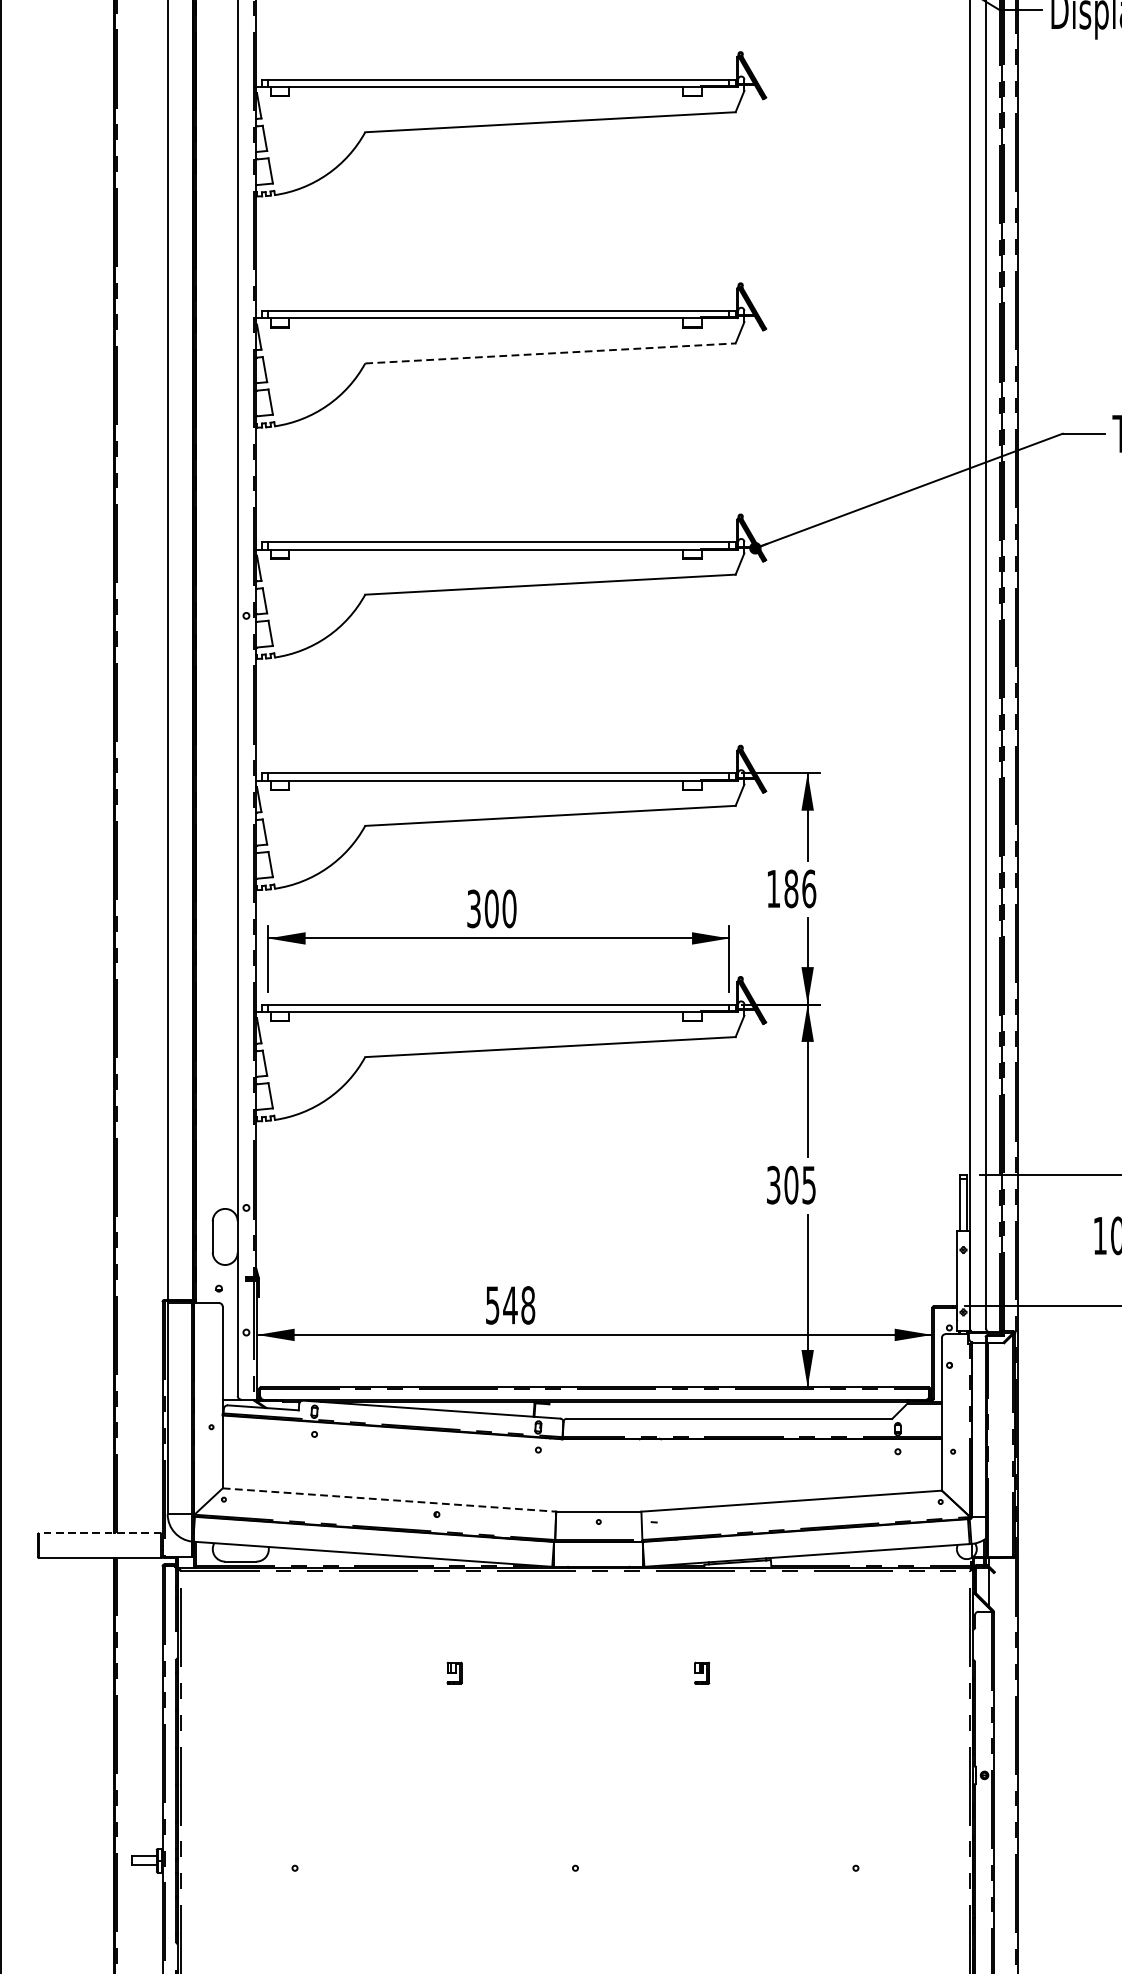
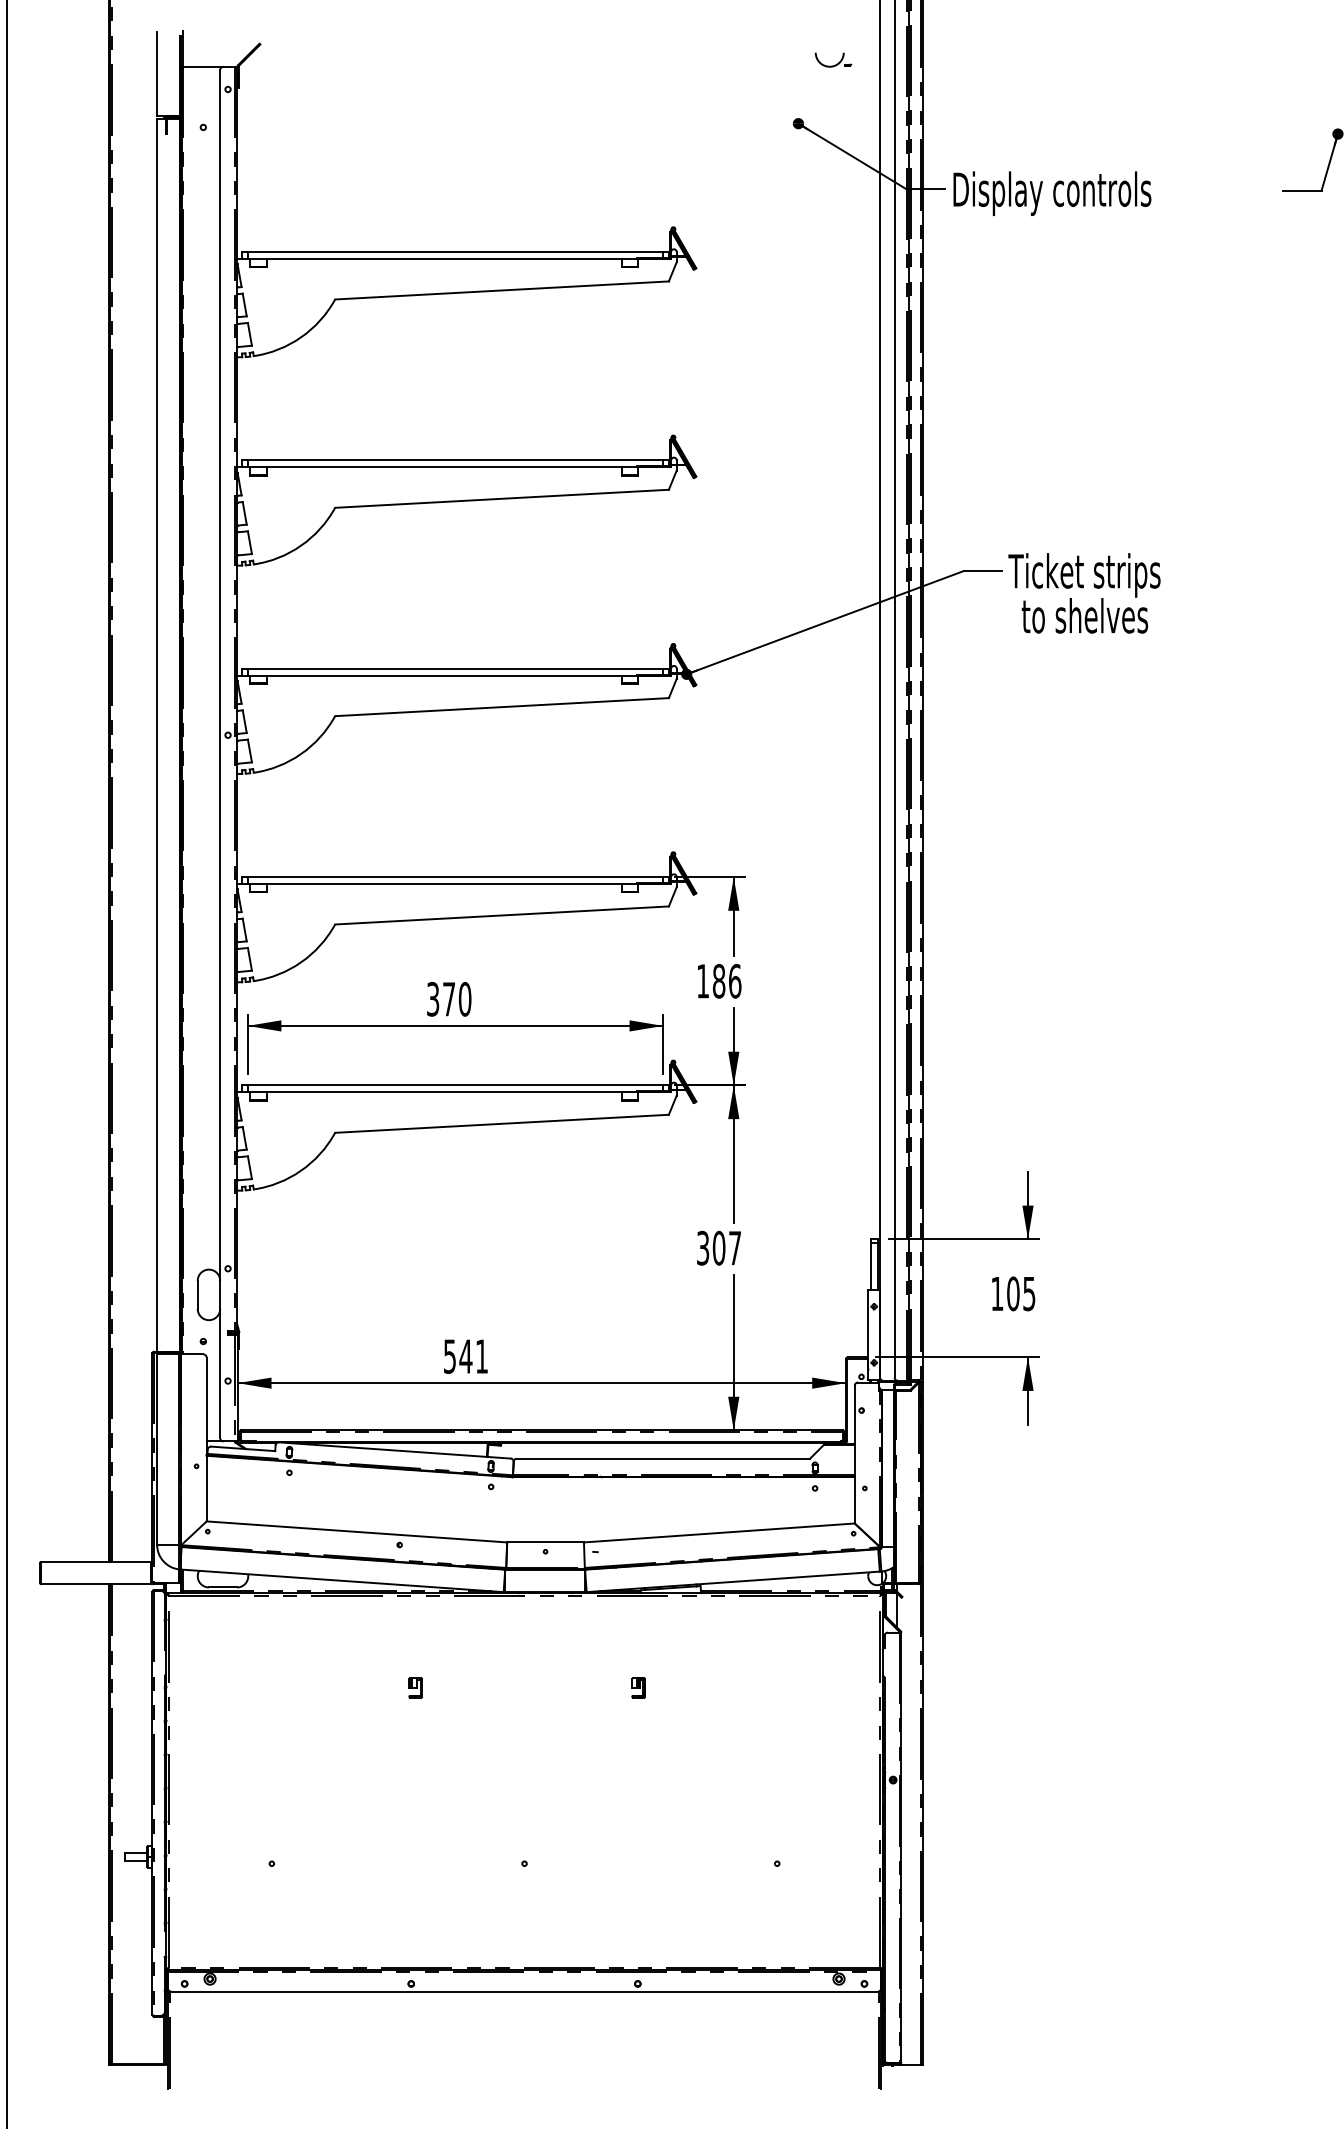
line: (551, 353) -> (502, 498), dashed -> solid
text: (491, 909) -> (448, 999), 300 -> 370
text: (808, 1185) -> (734, 1248), 305 -> 307
text: (527, 1305) -> (481, 1356), 548 -> 541
line: (388, 1499) -> (356, 1531), dashed -> solid
line: (99, 1532) -> (95, 1561), dashed -> solid

